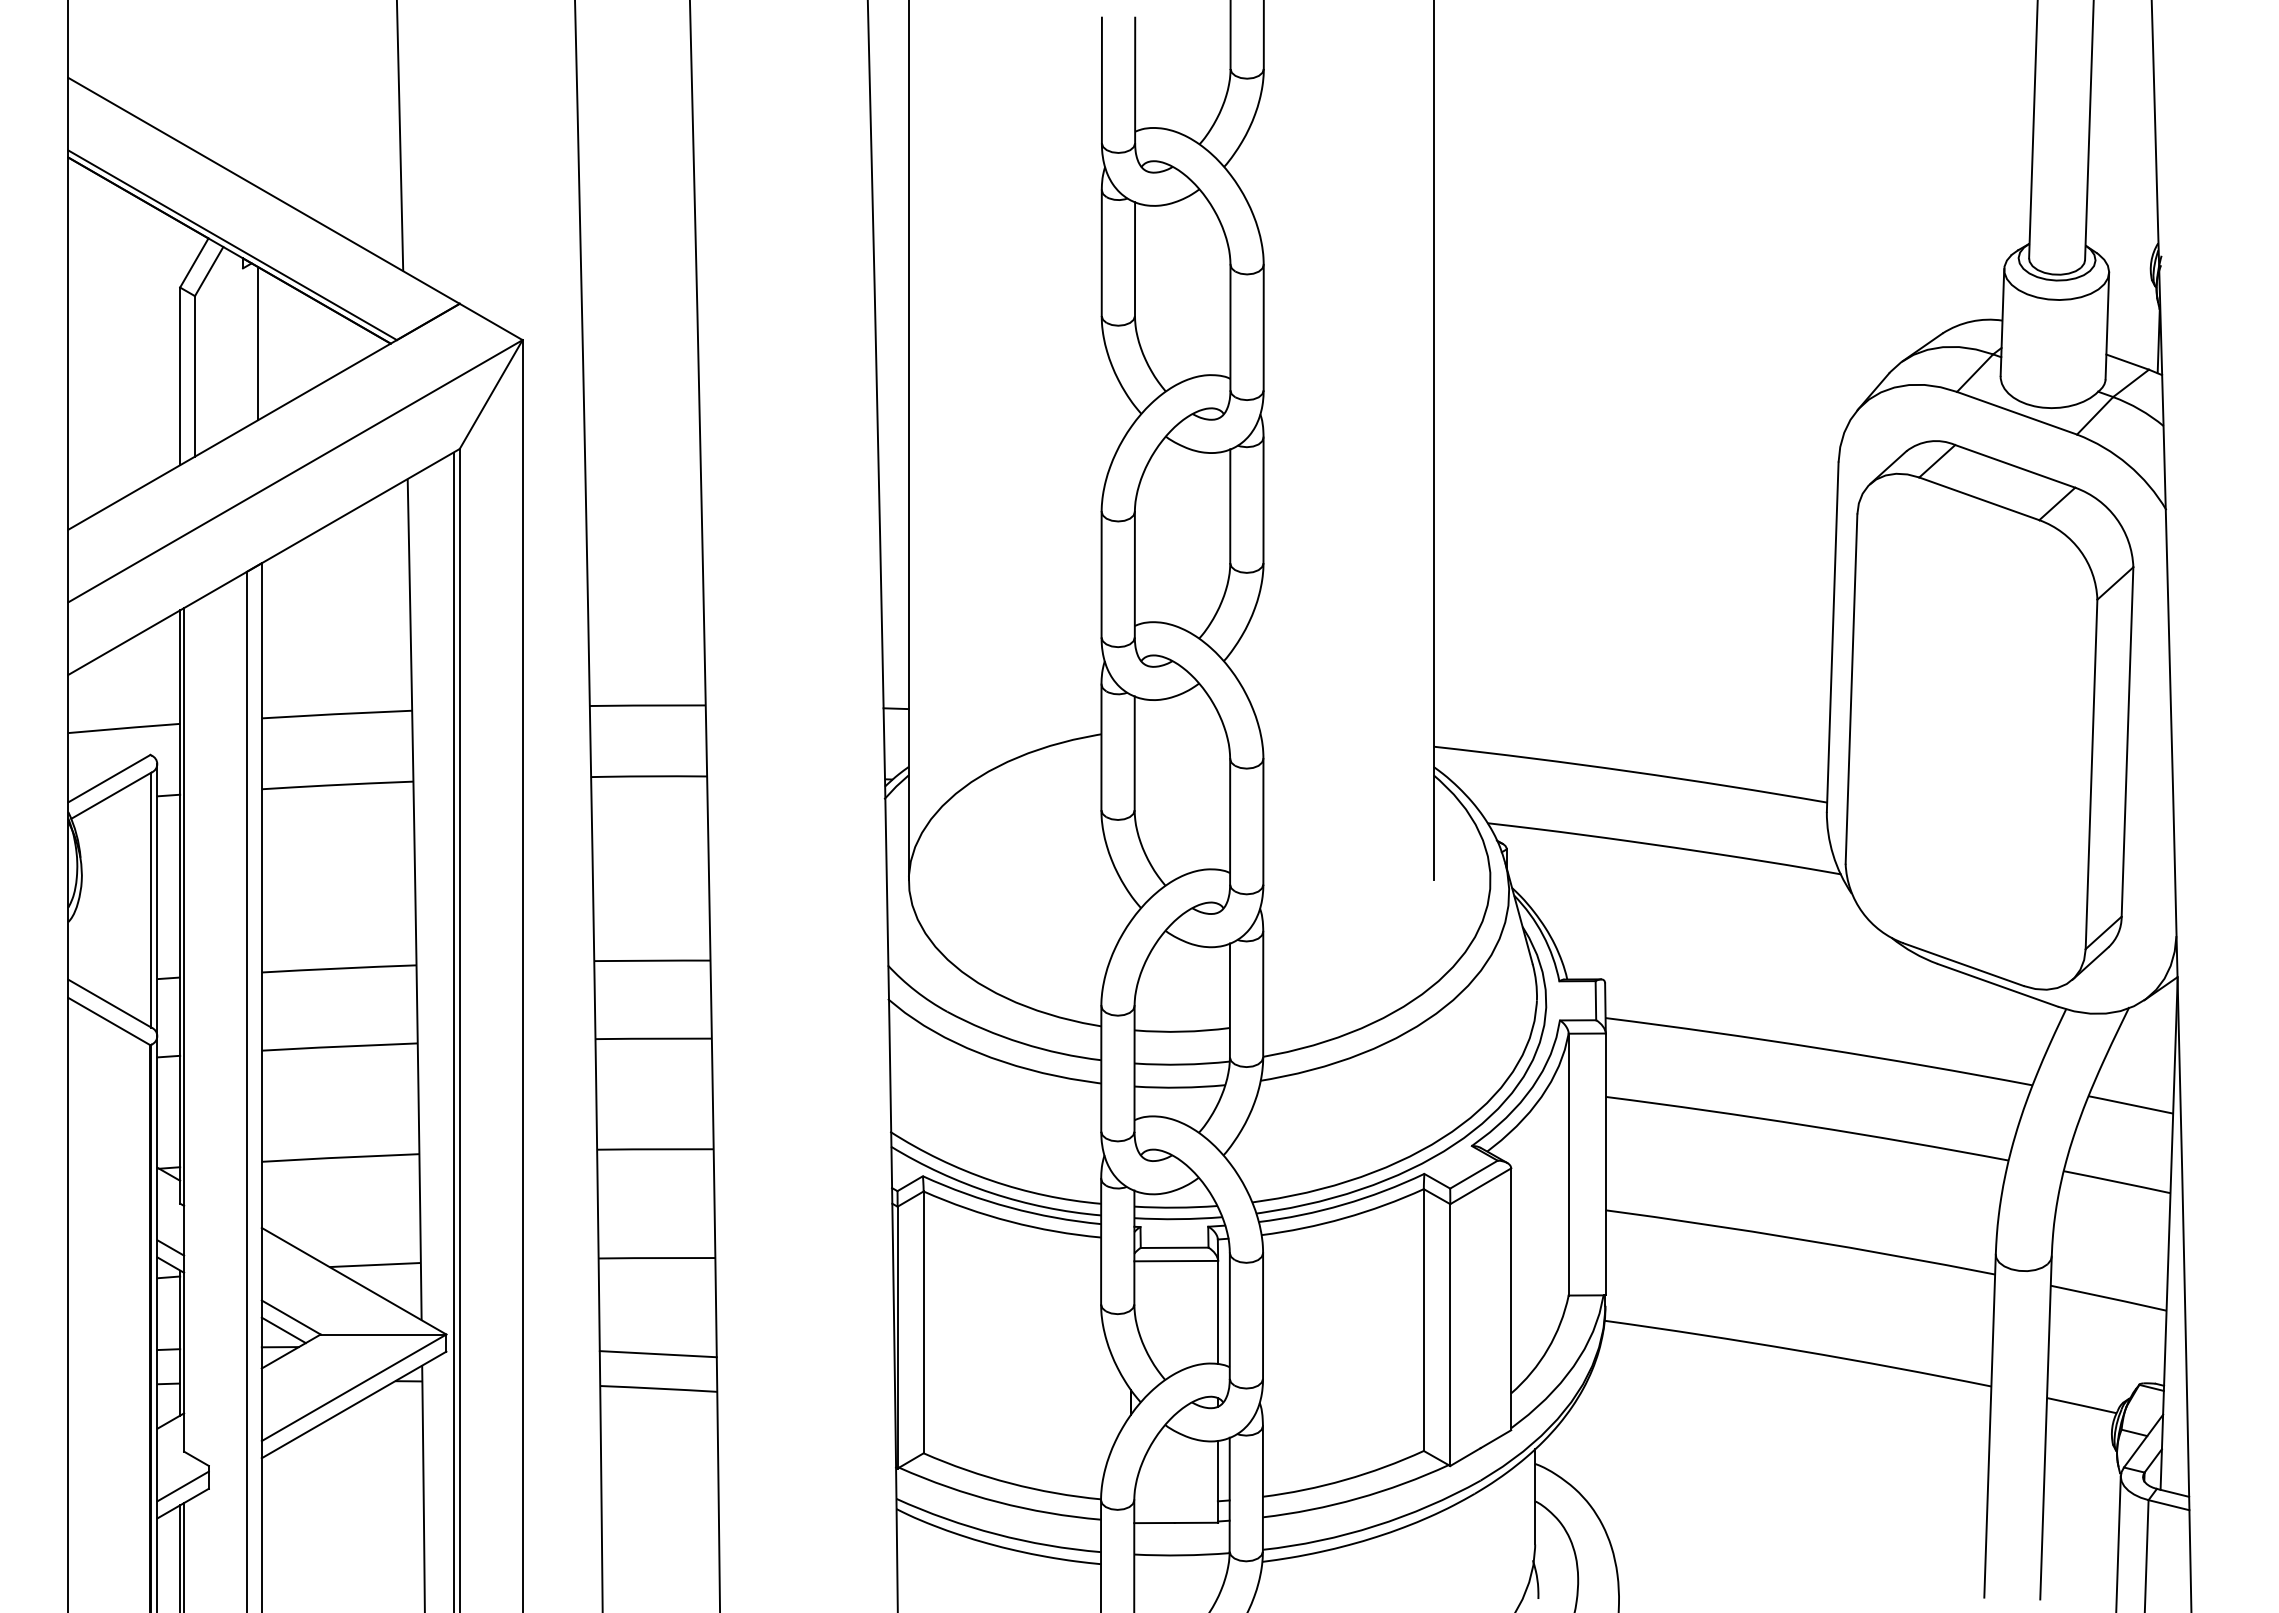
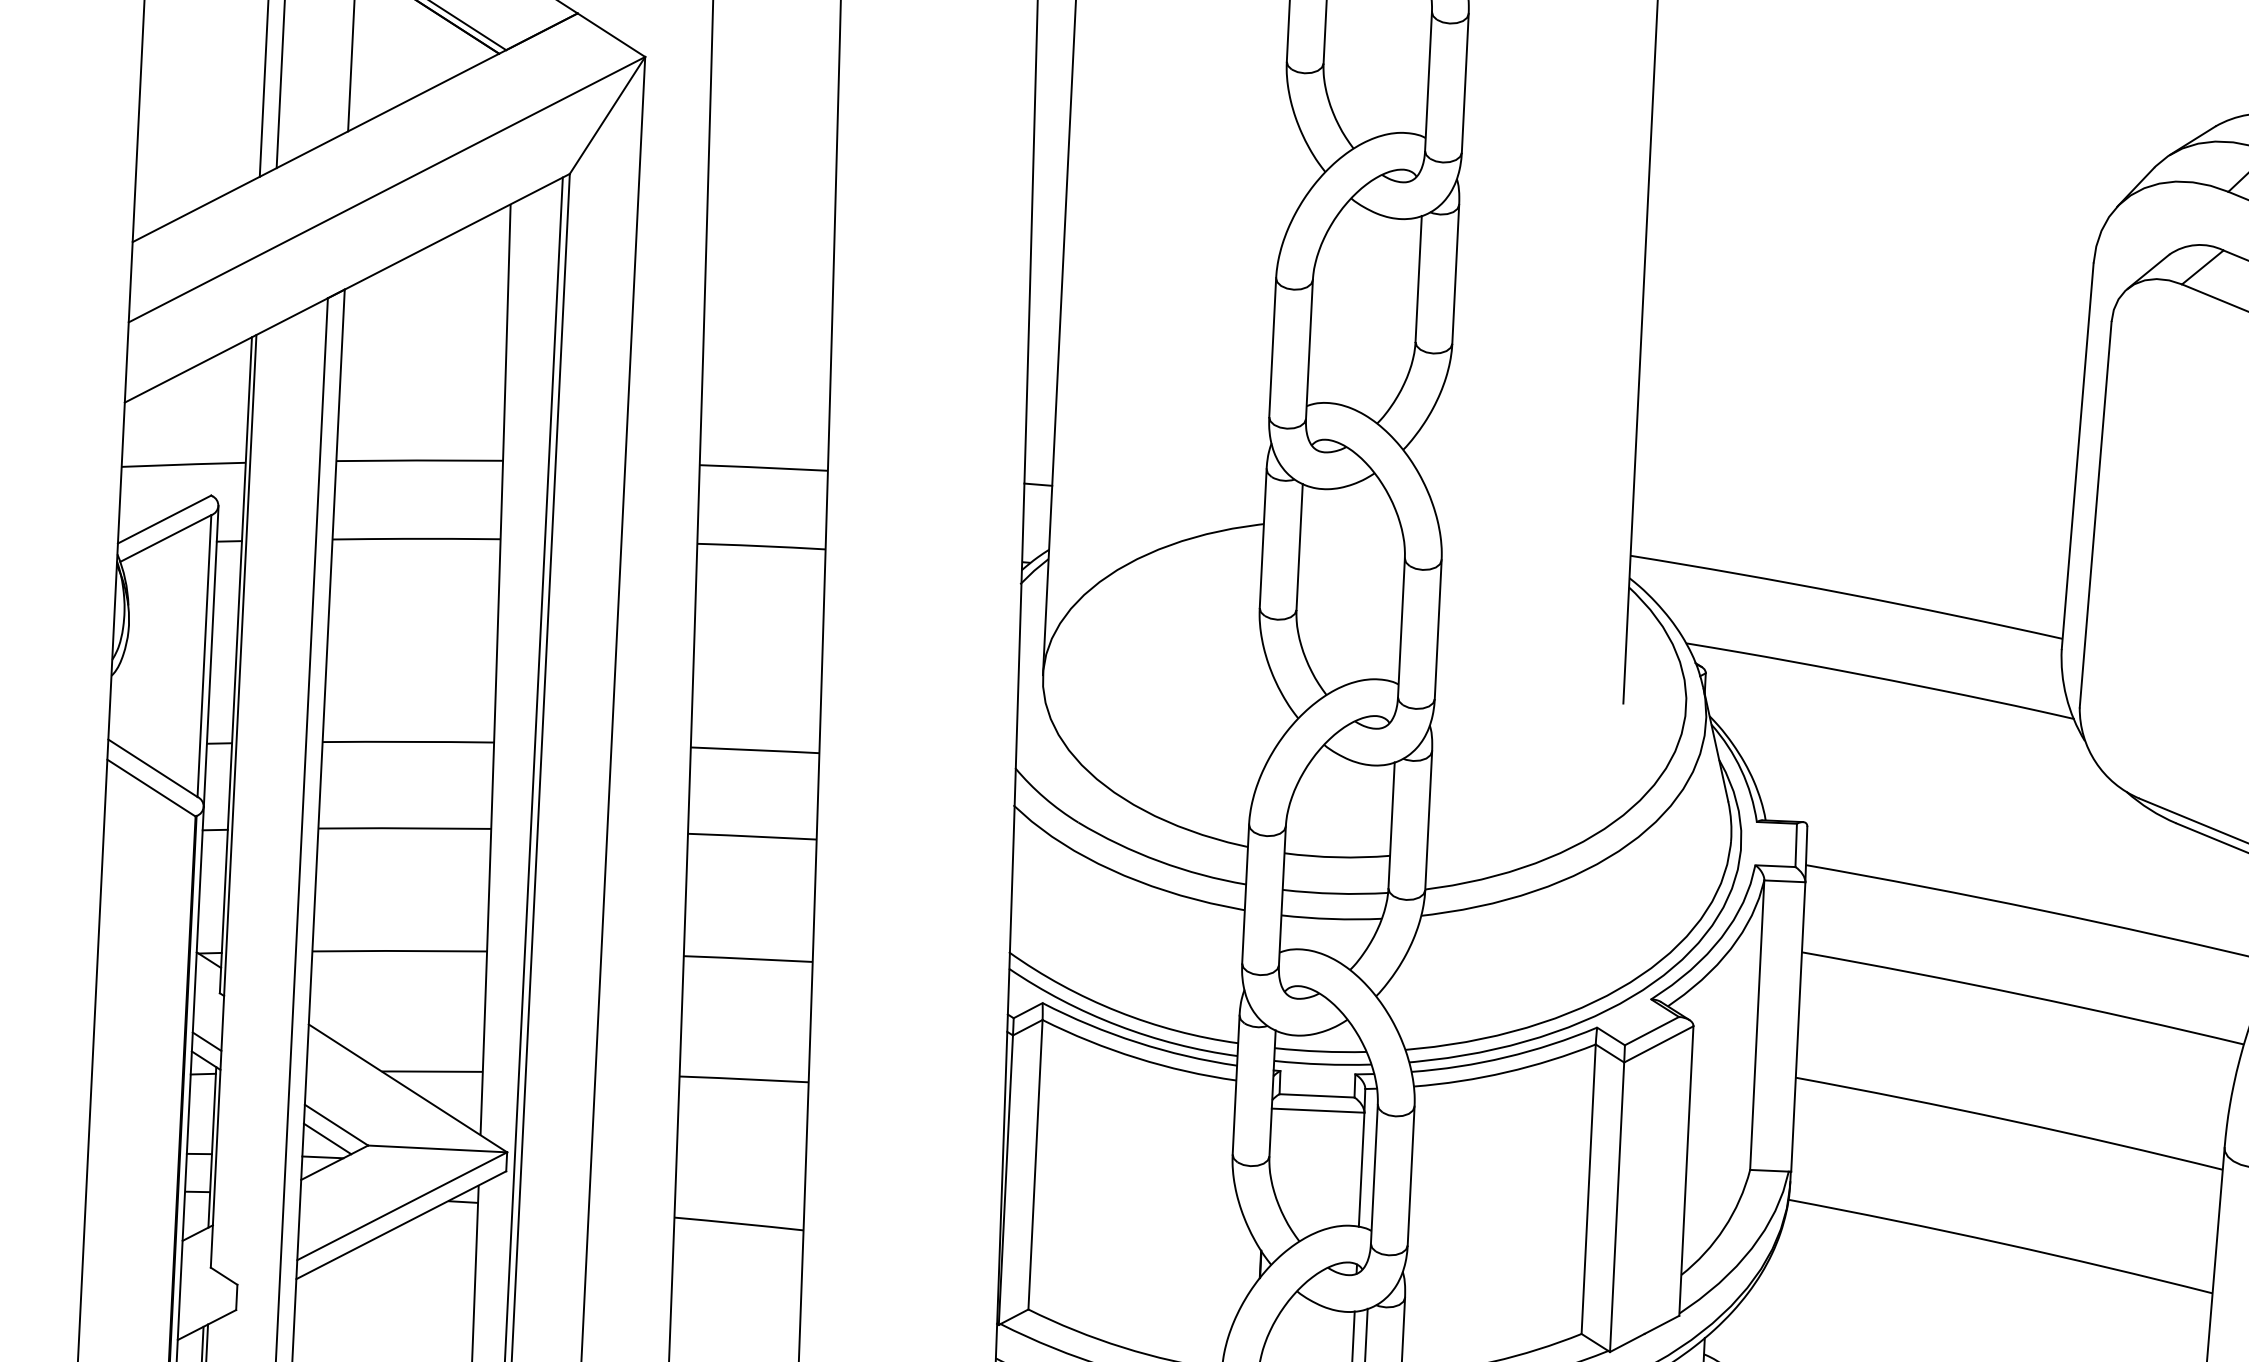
line: (657, 1354) -> (739, 1185), removed
line: (182, 1486) -> (207, 1306), removed

